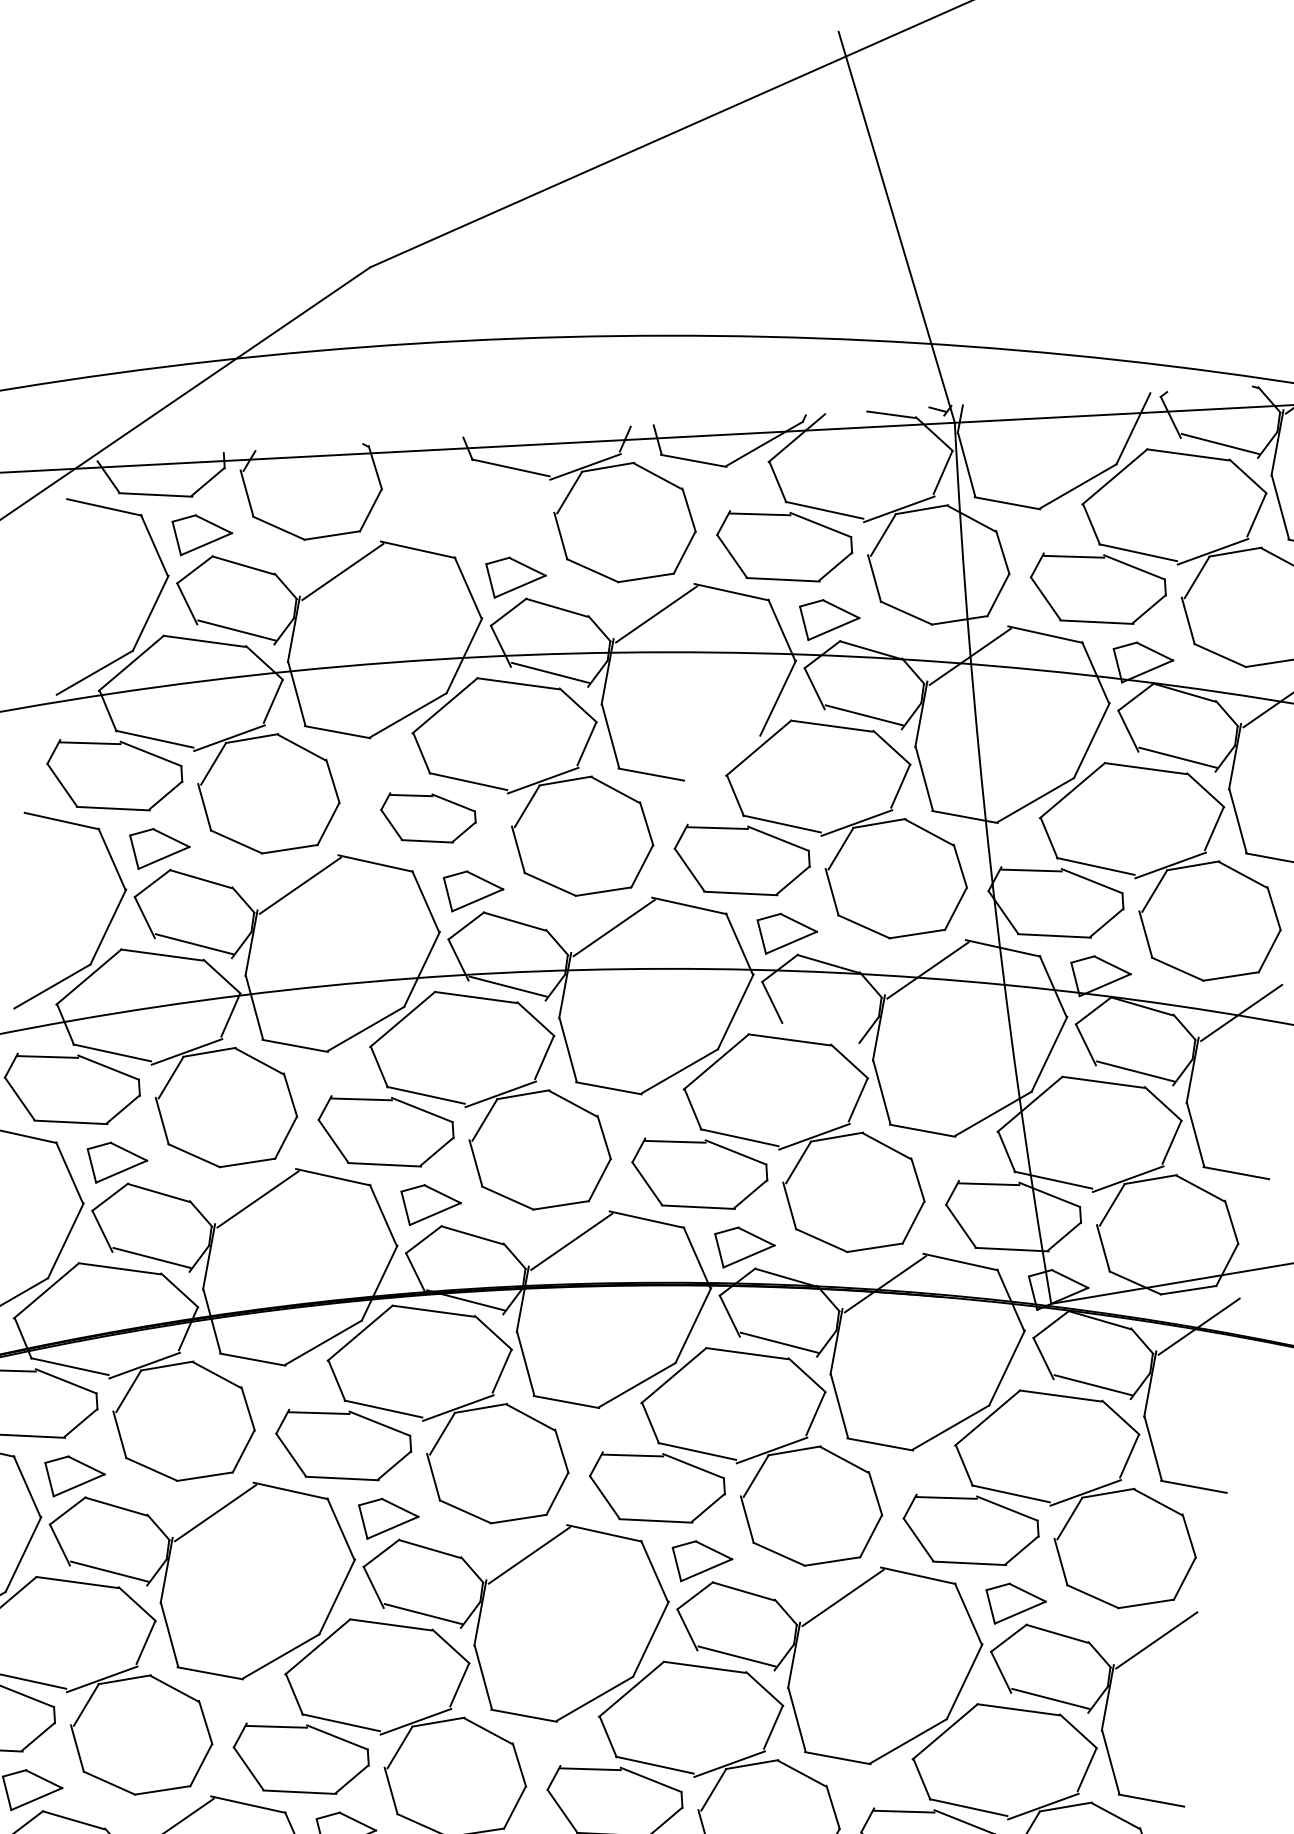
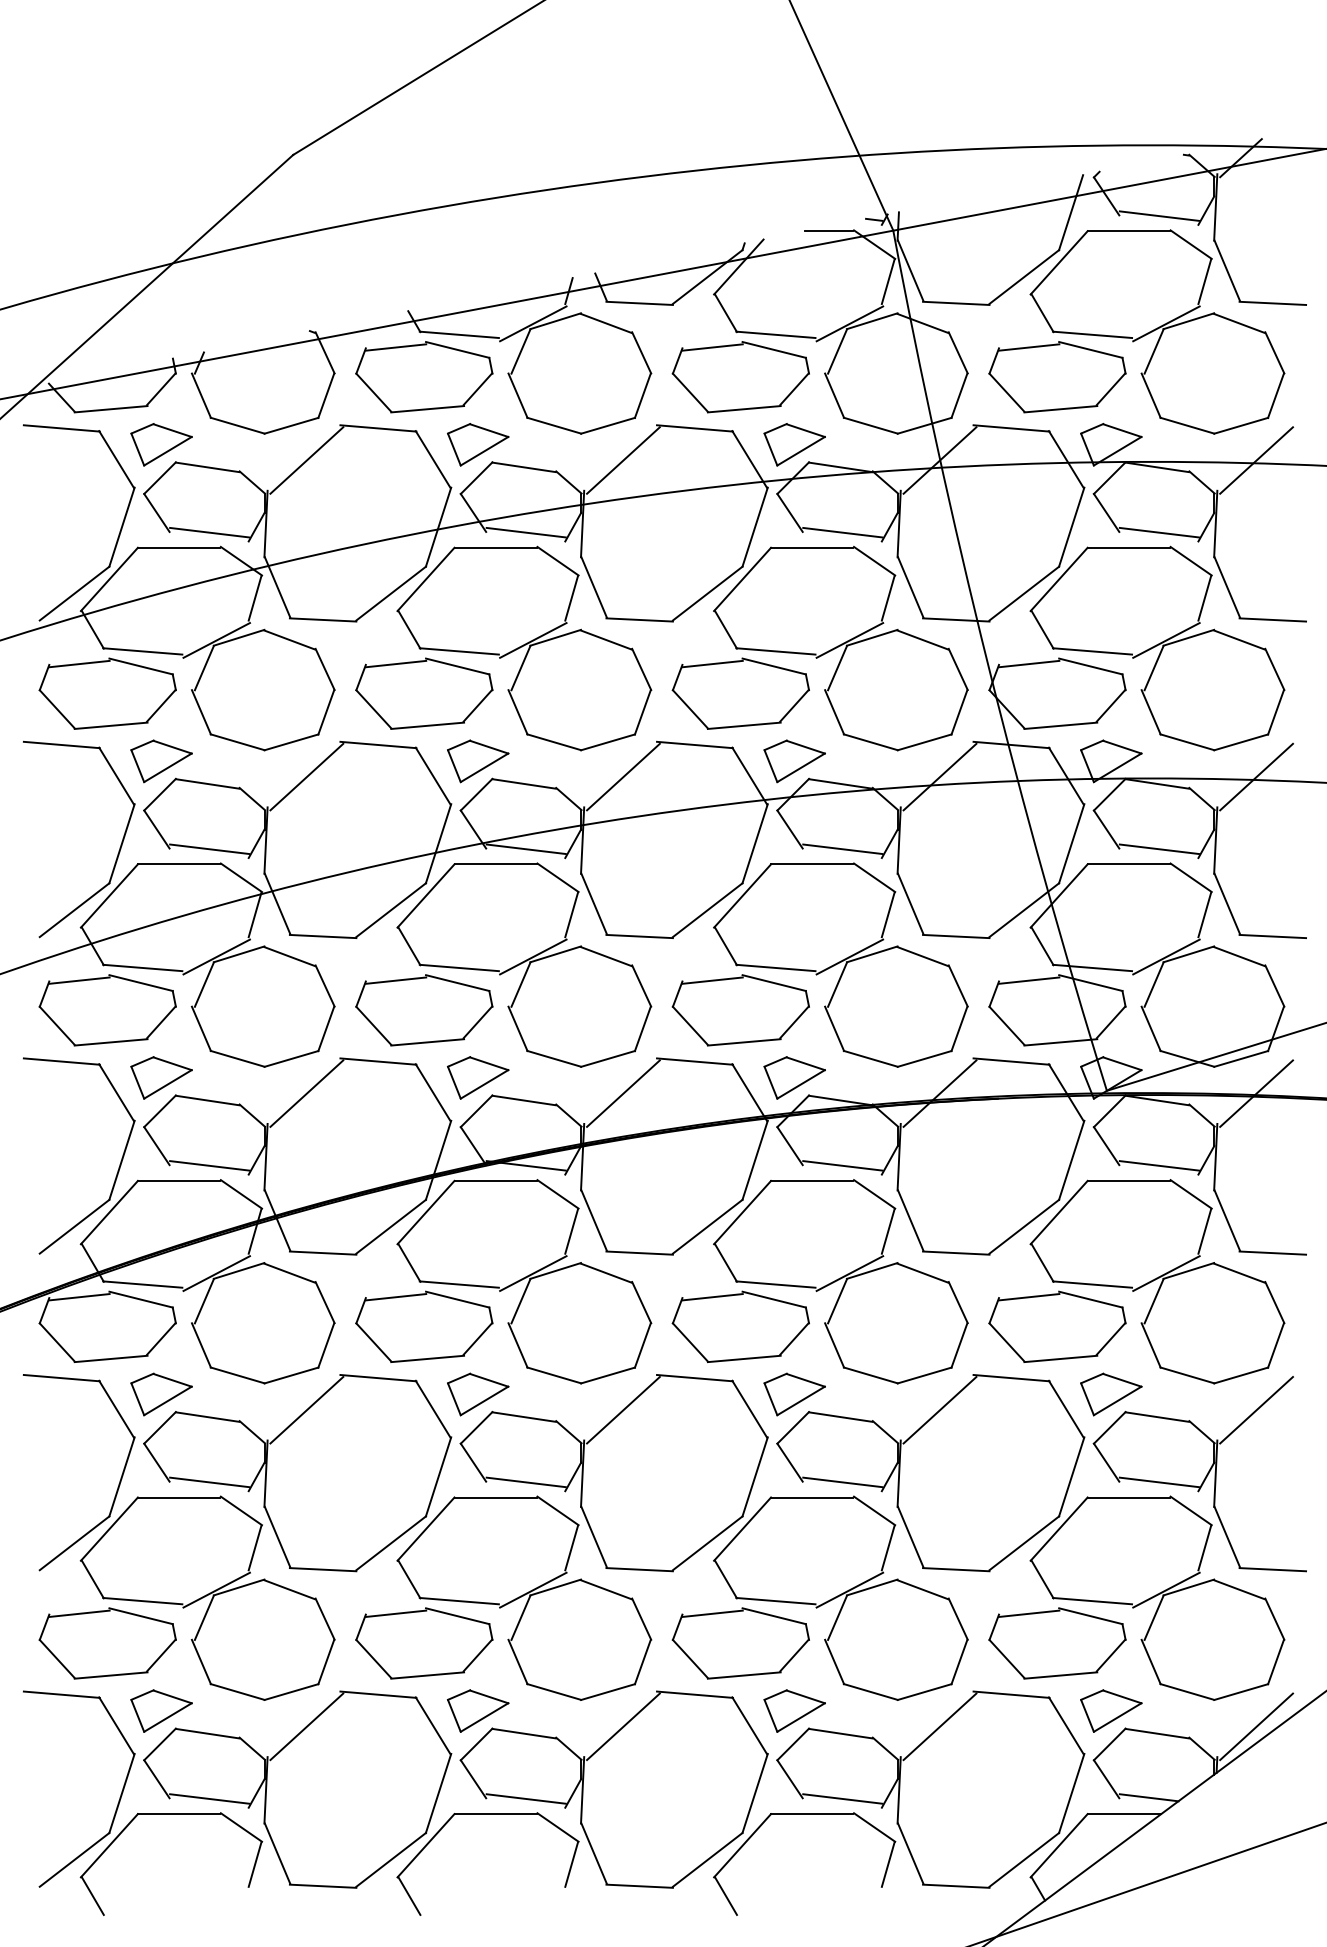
part: (470, 505) -> (424, 377), added
line: (722, 757) -> (707, 593), added
part: (428, 818) -> (424, 693), size x1.43
line: (821, 1029) -> (842, 849), added

